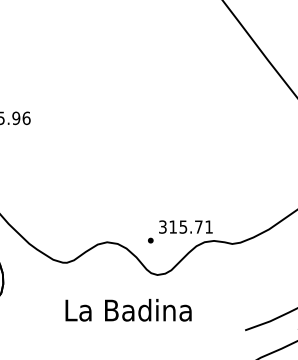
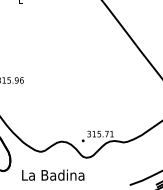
text: (129, 308) -> (53, 174), moved

